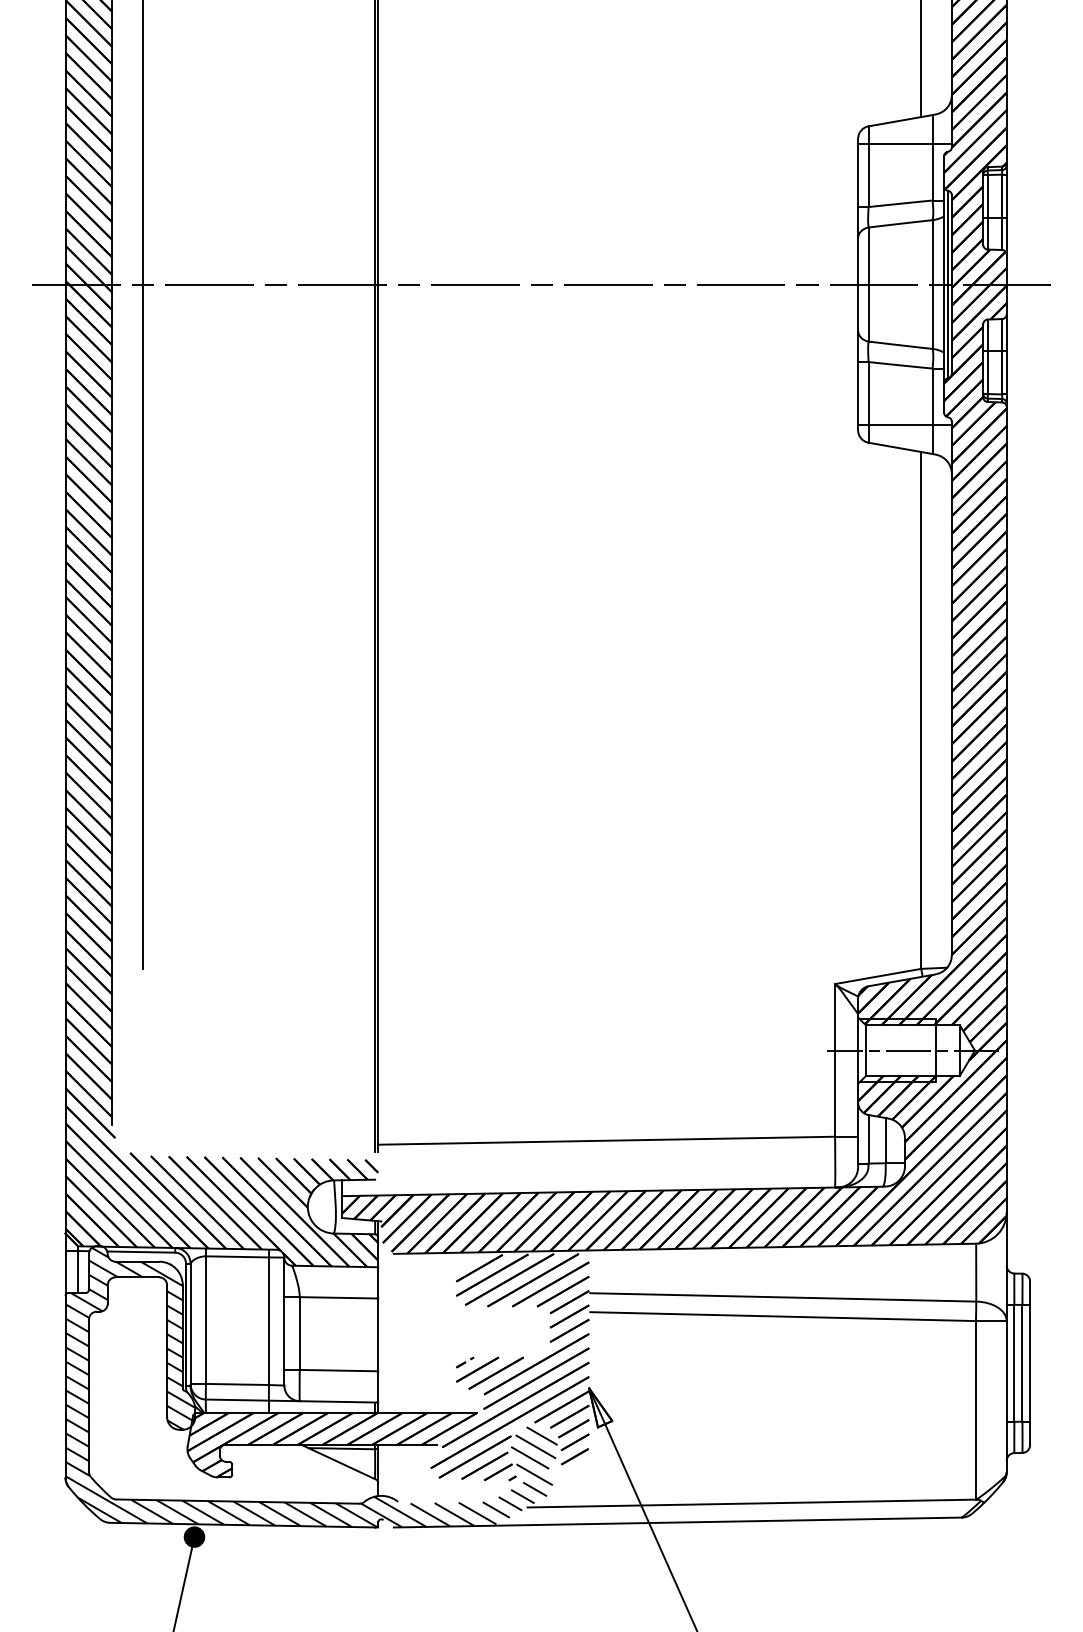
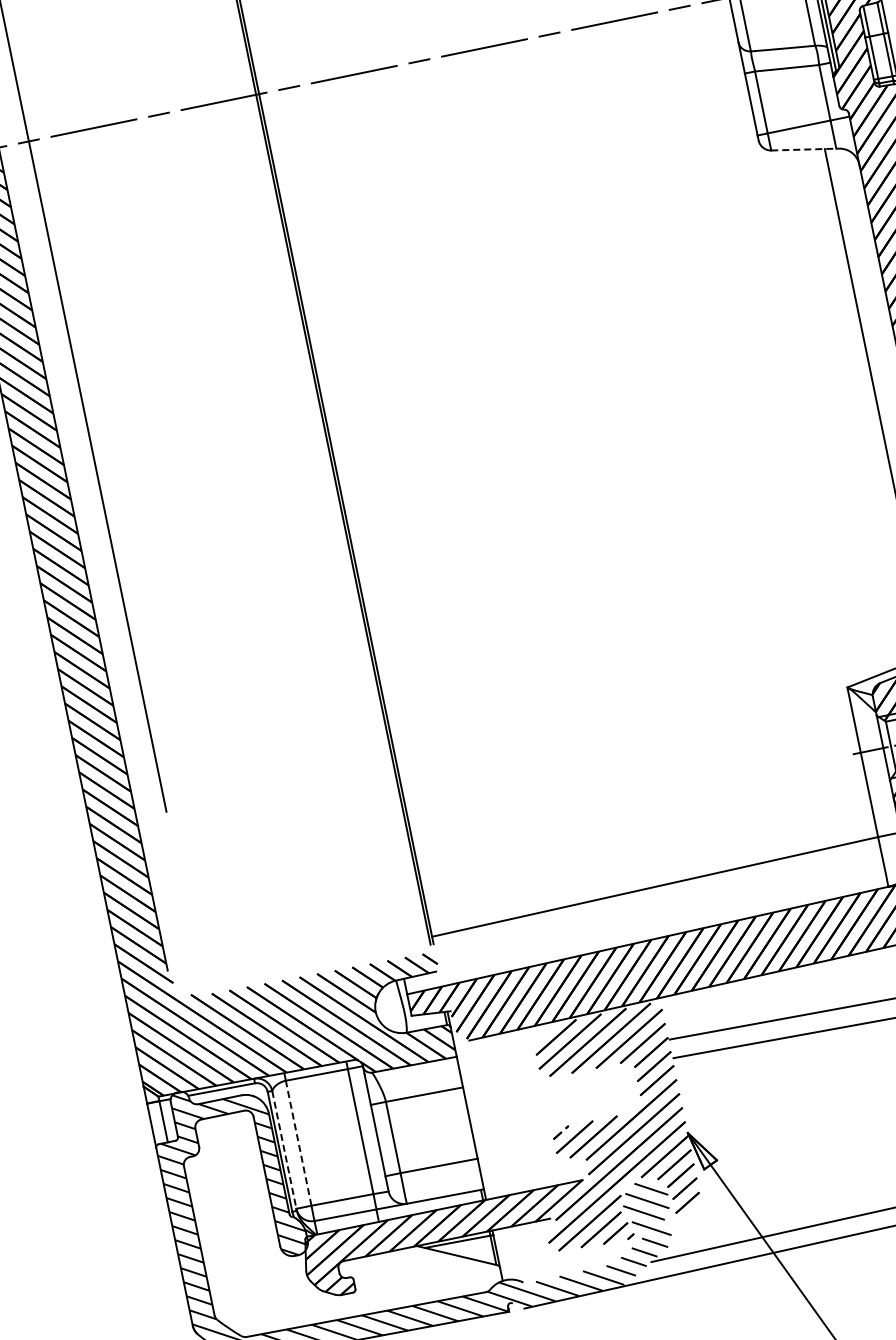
line: (900, 448) -> (803, 149), solid -> dashed
line: (205, 1320) -> (298, 1143), solid -> dashed
line: (190, 1324) -> (284, 1150), solid -> dashed

